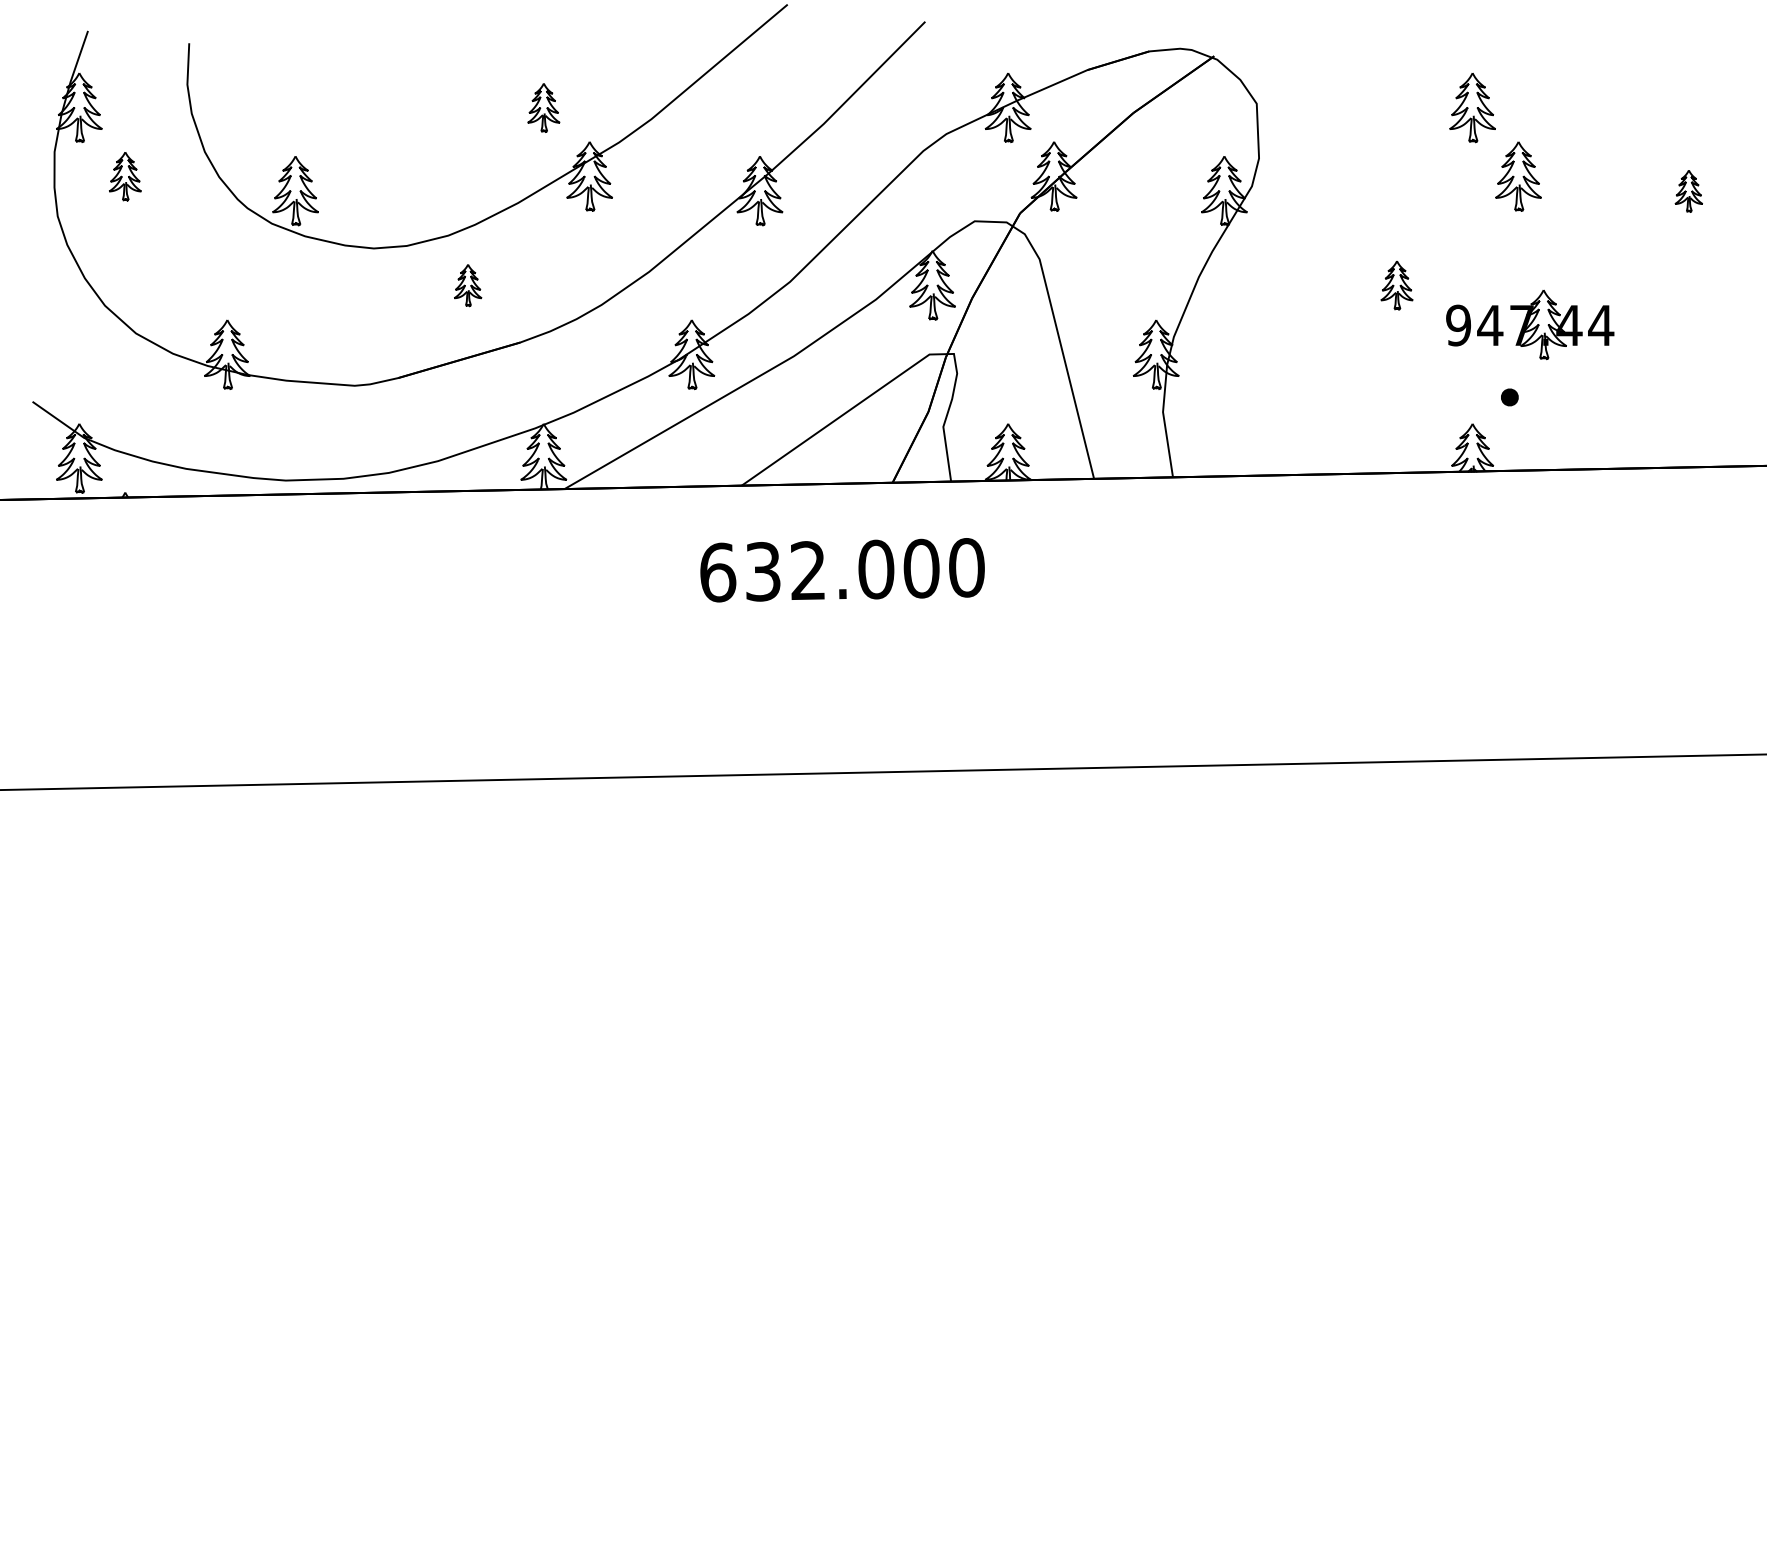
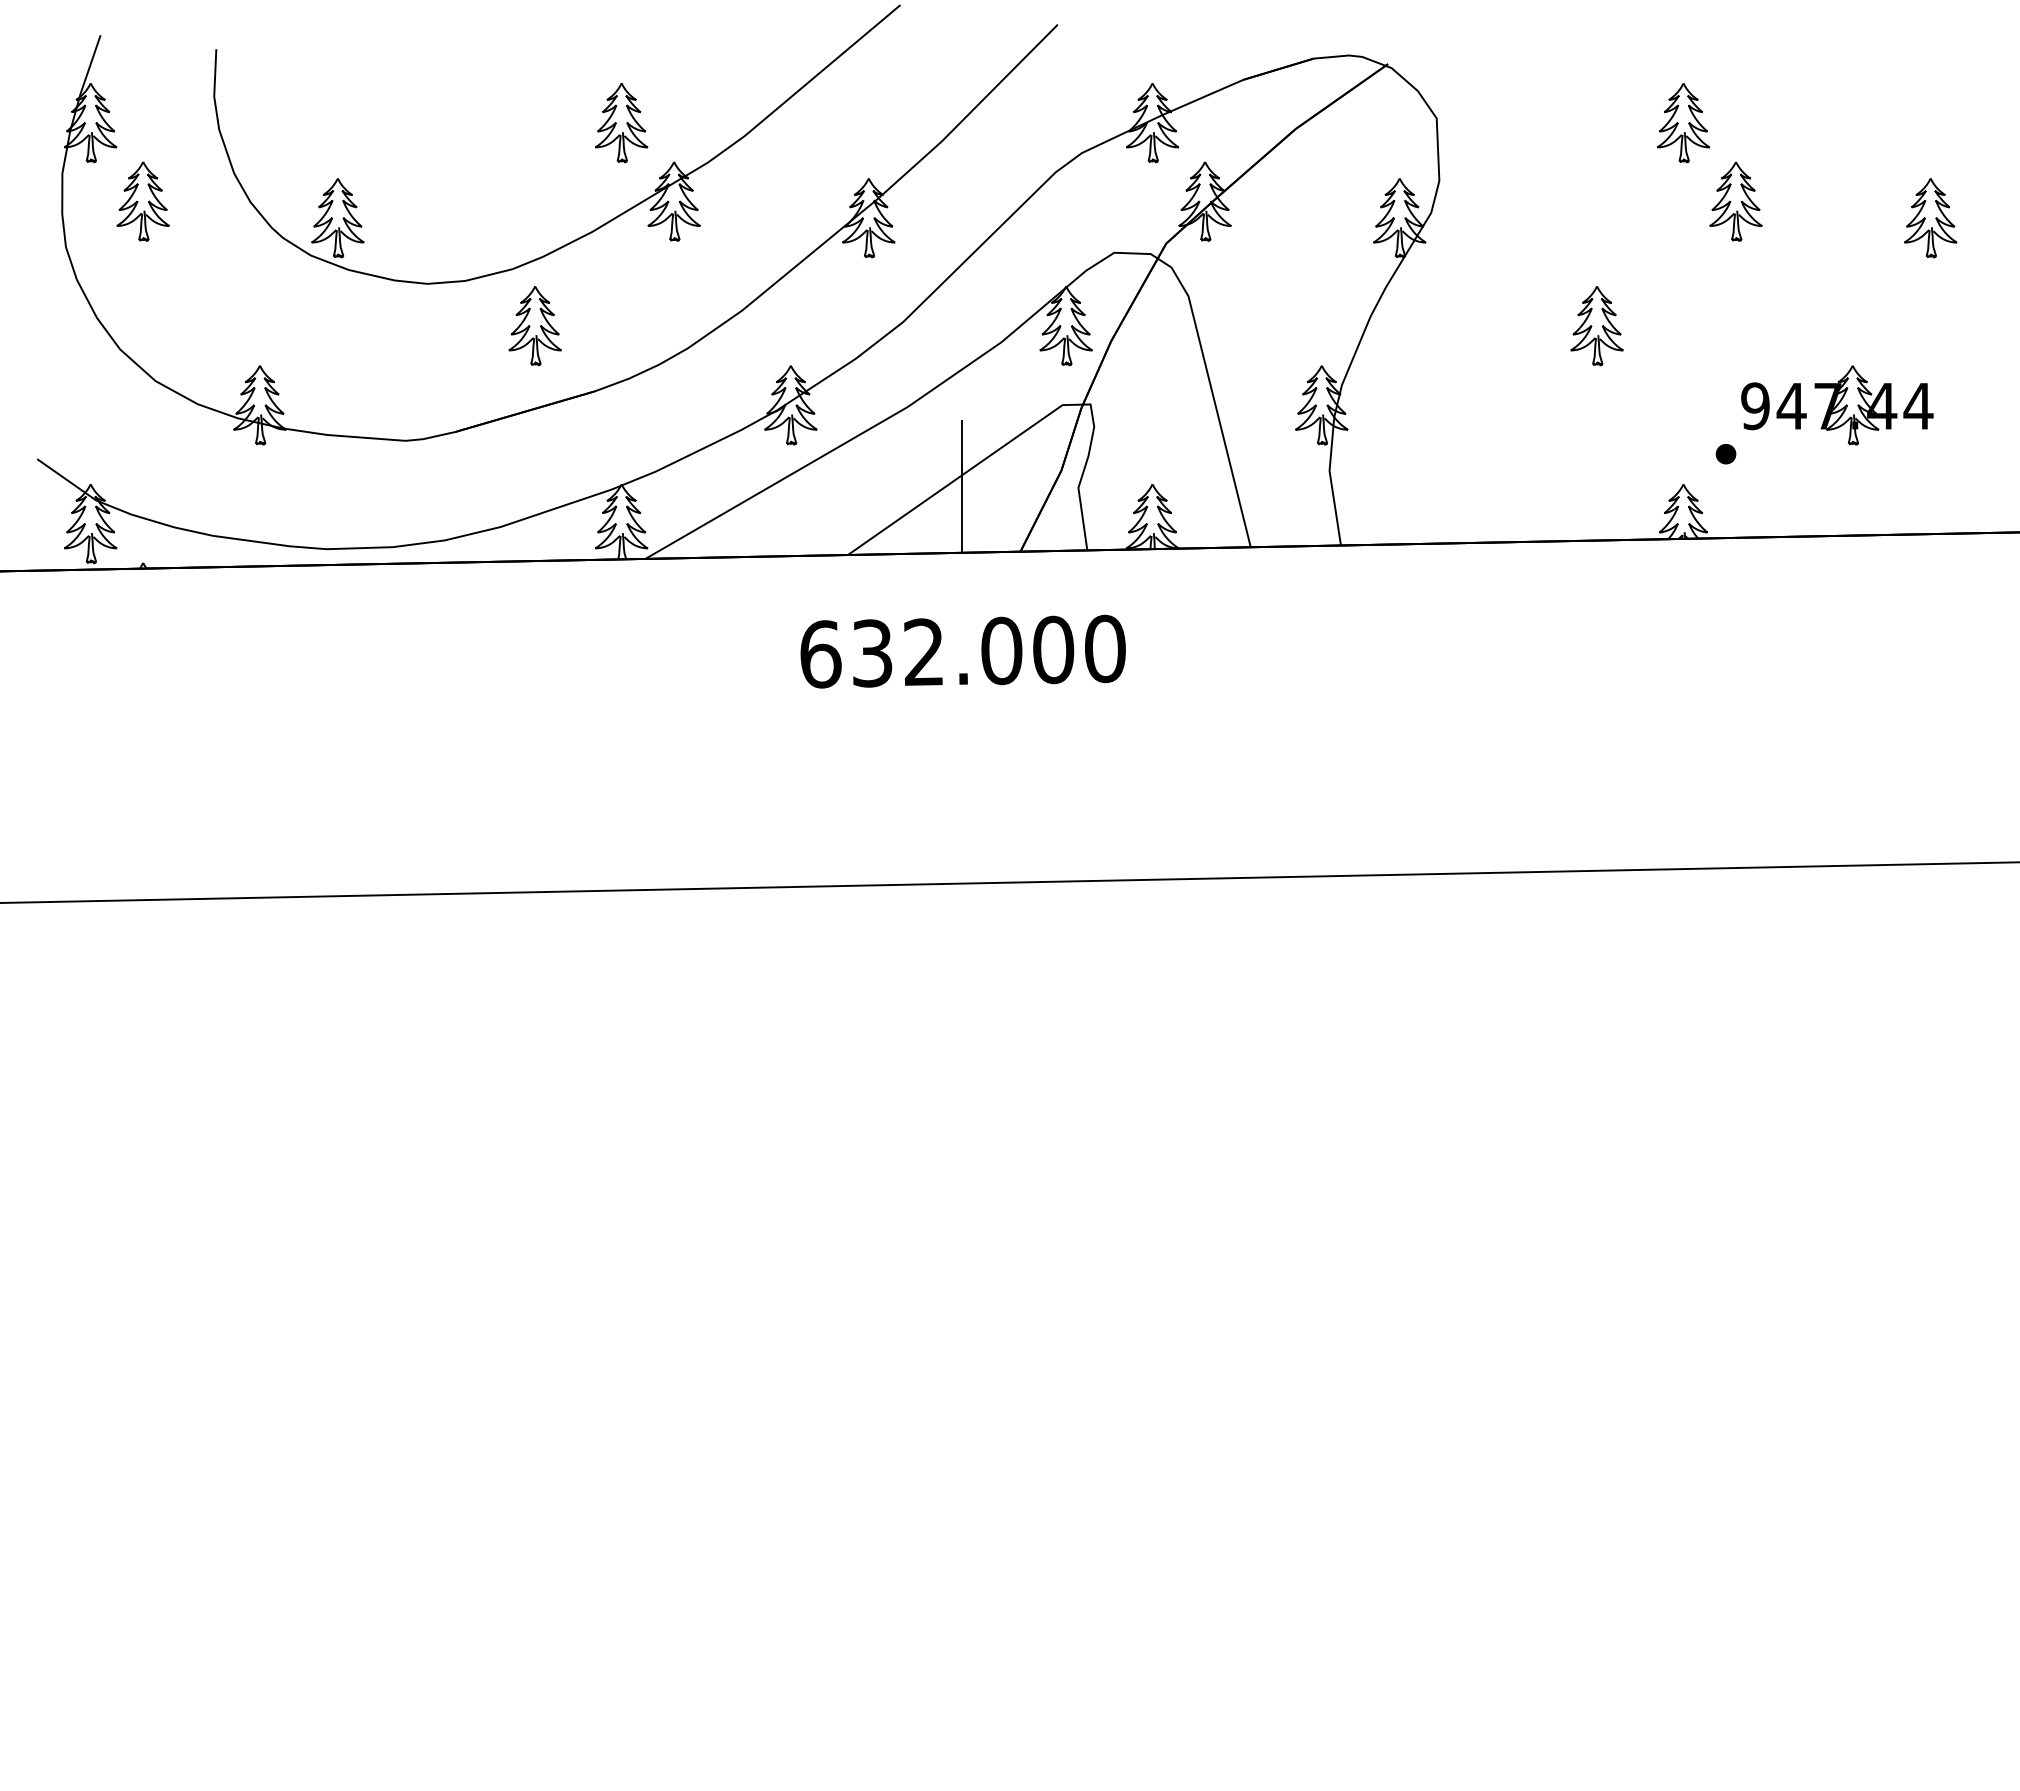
part: (543, 107) -> (621, 122), size x1.43
part: (125, 176) -> (143, 201), size x1.43
part: (1688, 191) -> (1930, 218), size x1.67
part: (467, 285) -> (534, 326), size x1.67
part: (1396, 285) -> (1596, 326), size x1.43
part: (1530, 324) -> (1837, 405), moved
line: (841, 425) -> (961, 486), added

